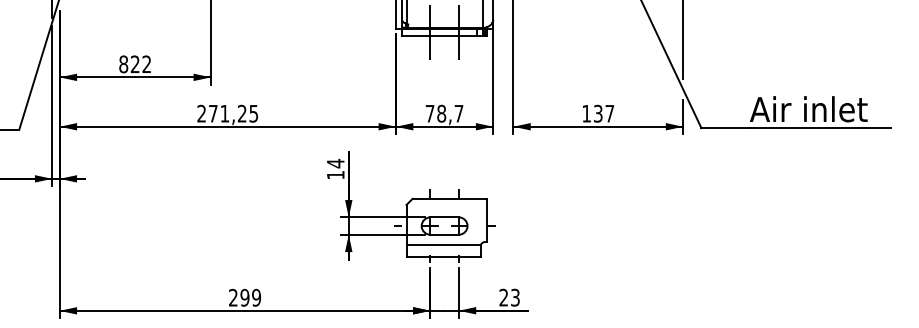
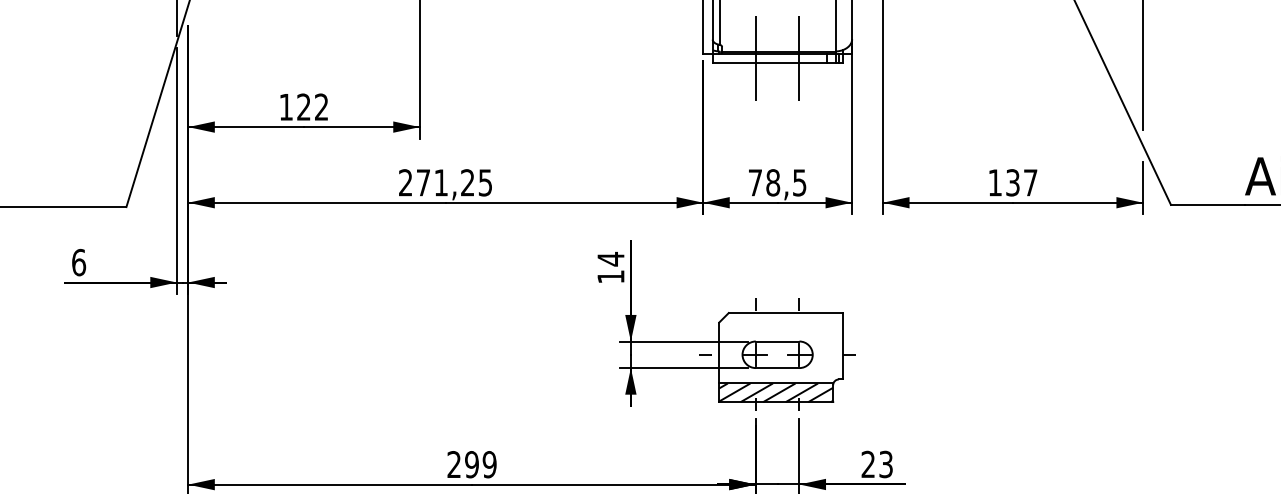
text: (123, 64) -> (285, 107), 822 -> 122
text: (458, 113) -> (798, 182), 78,7 -> 78,5
hatch: (443, 250) -> (775, 392), added

